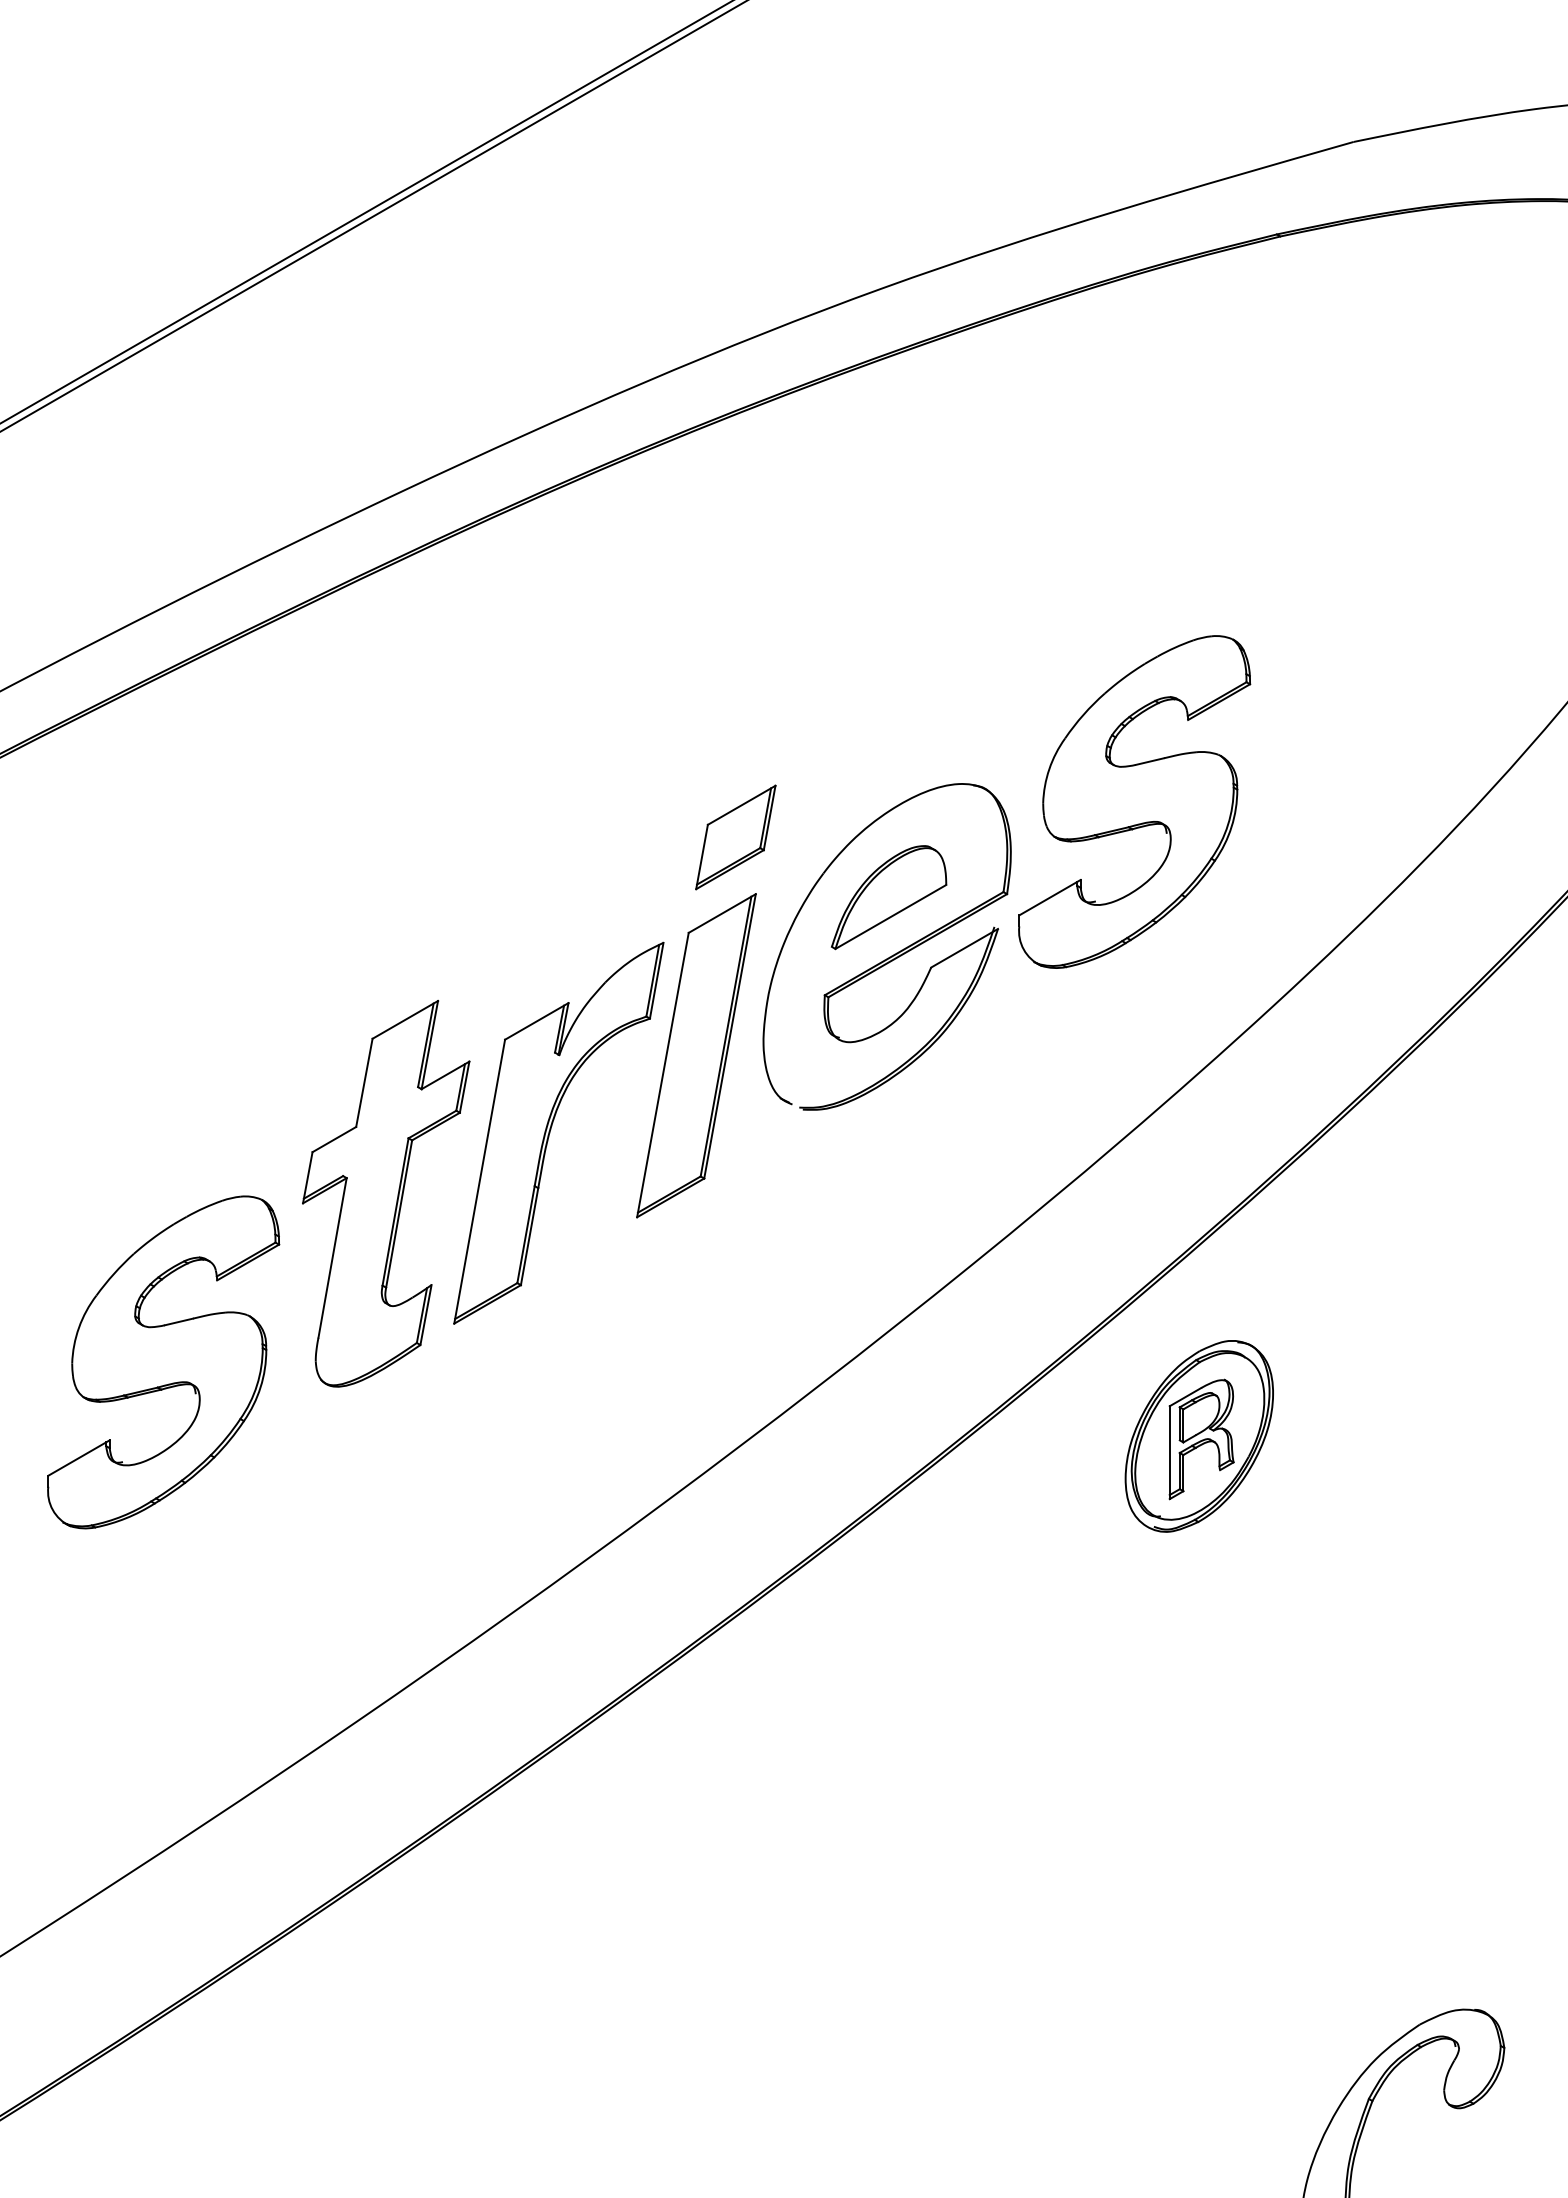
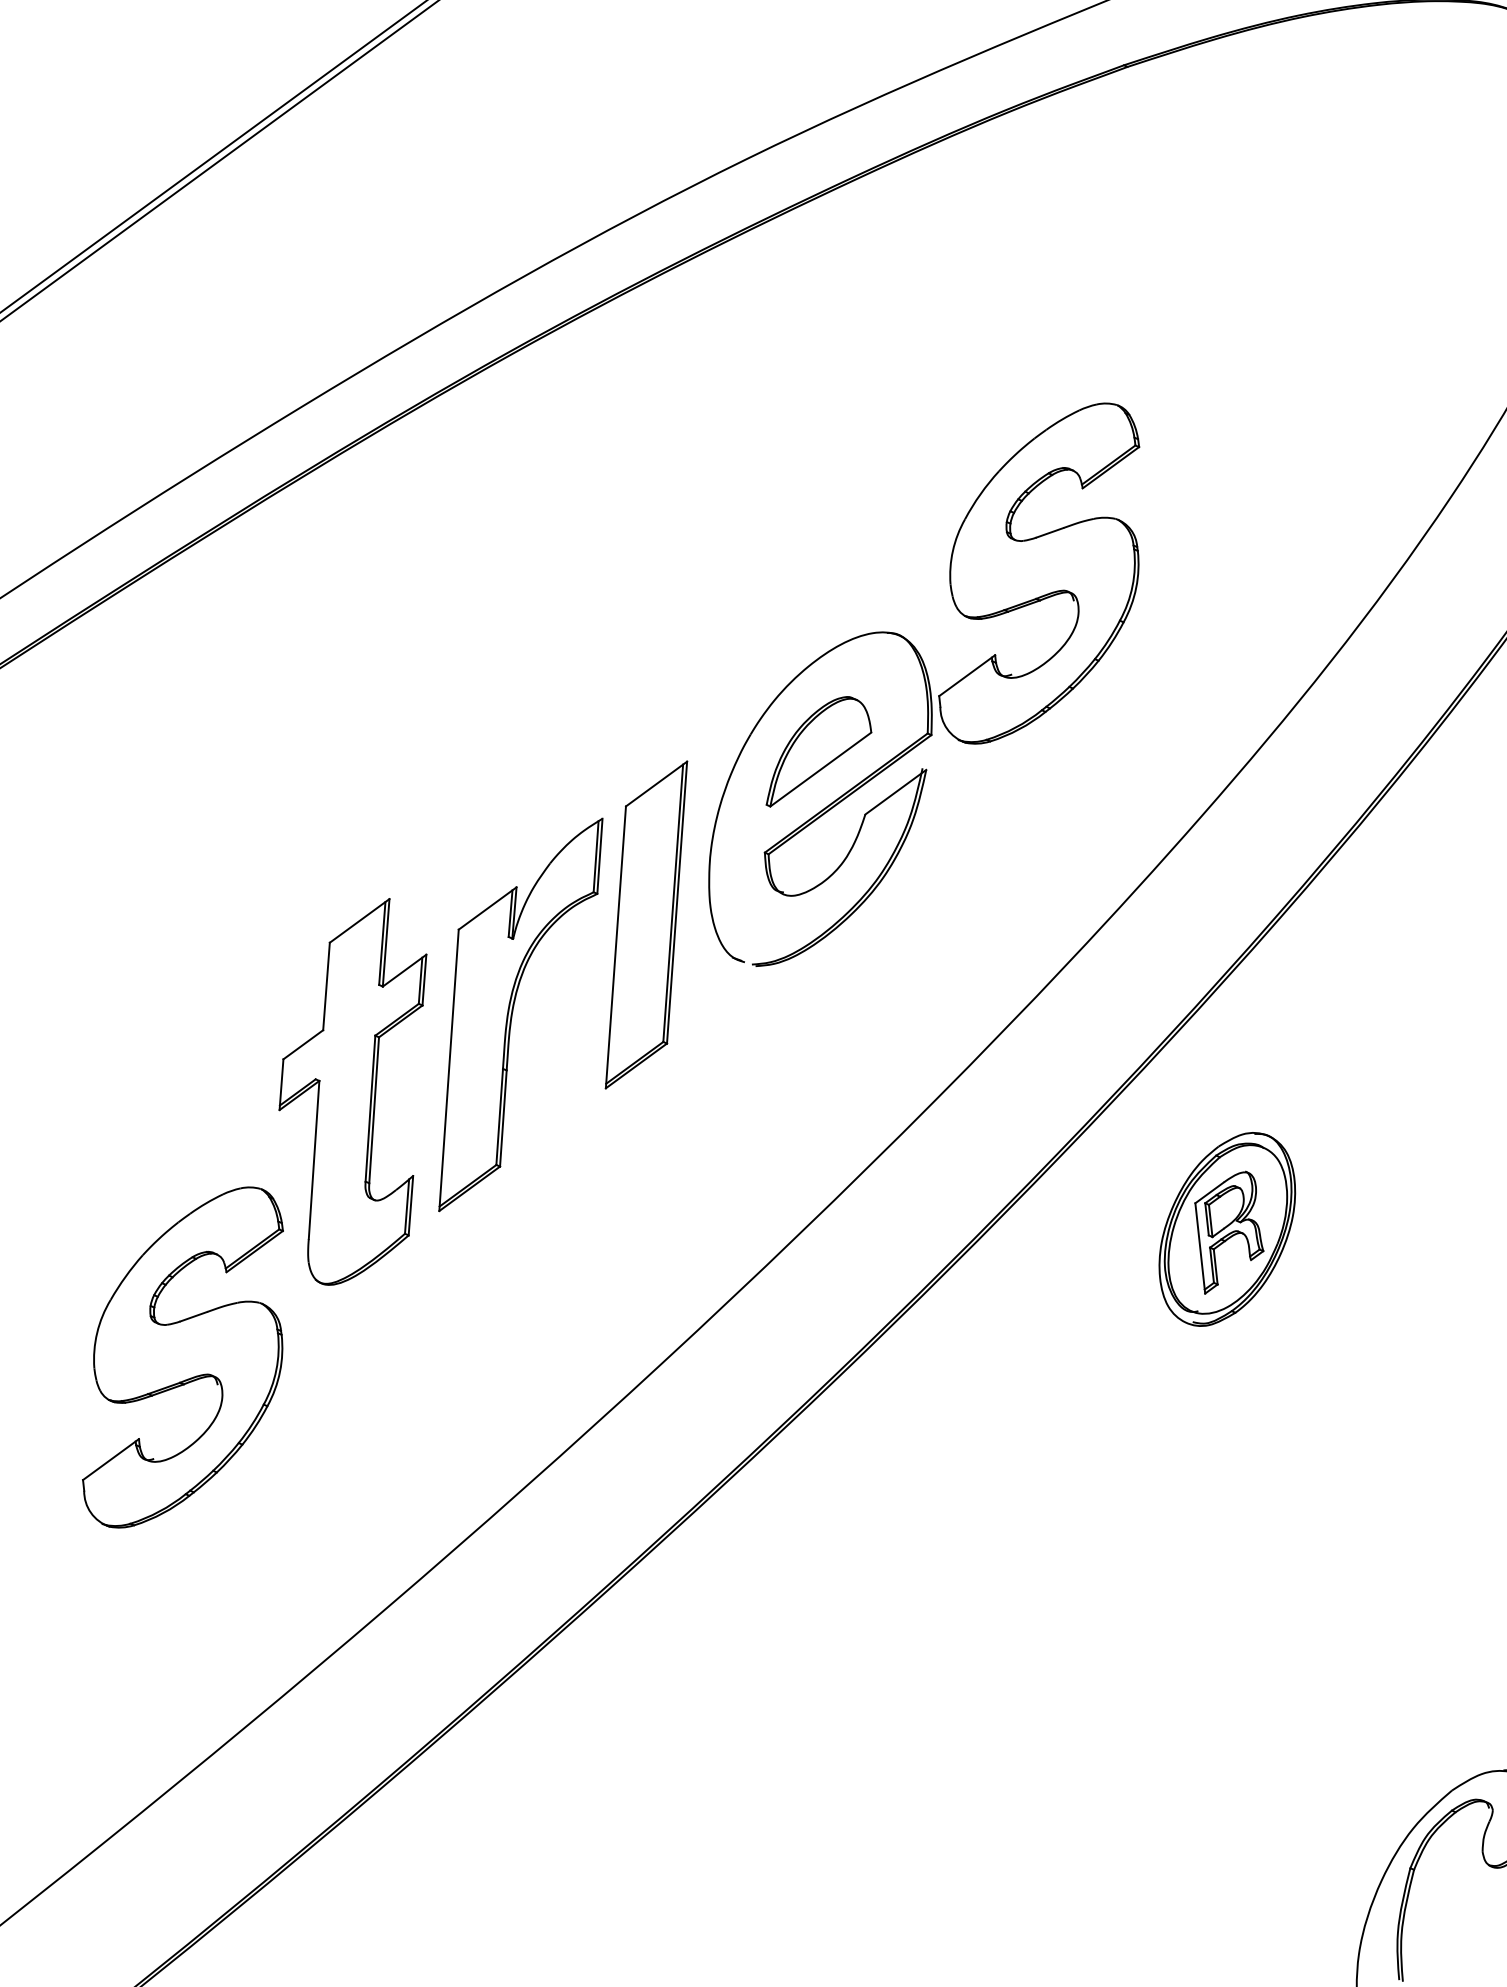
part: (1134, 801) -> (1039, 573), moved
part: (735, 837) -> (661, 708), removed
part: (163, 1362) -> (183, 1357), moved
part: (1198, 1436) -> (1226, 1229), moved

